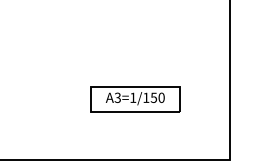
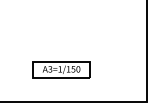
part: (135, 98) -> (61, 69), moved

